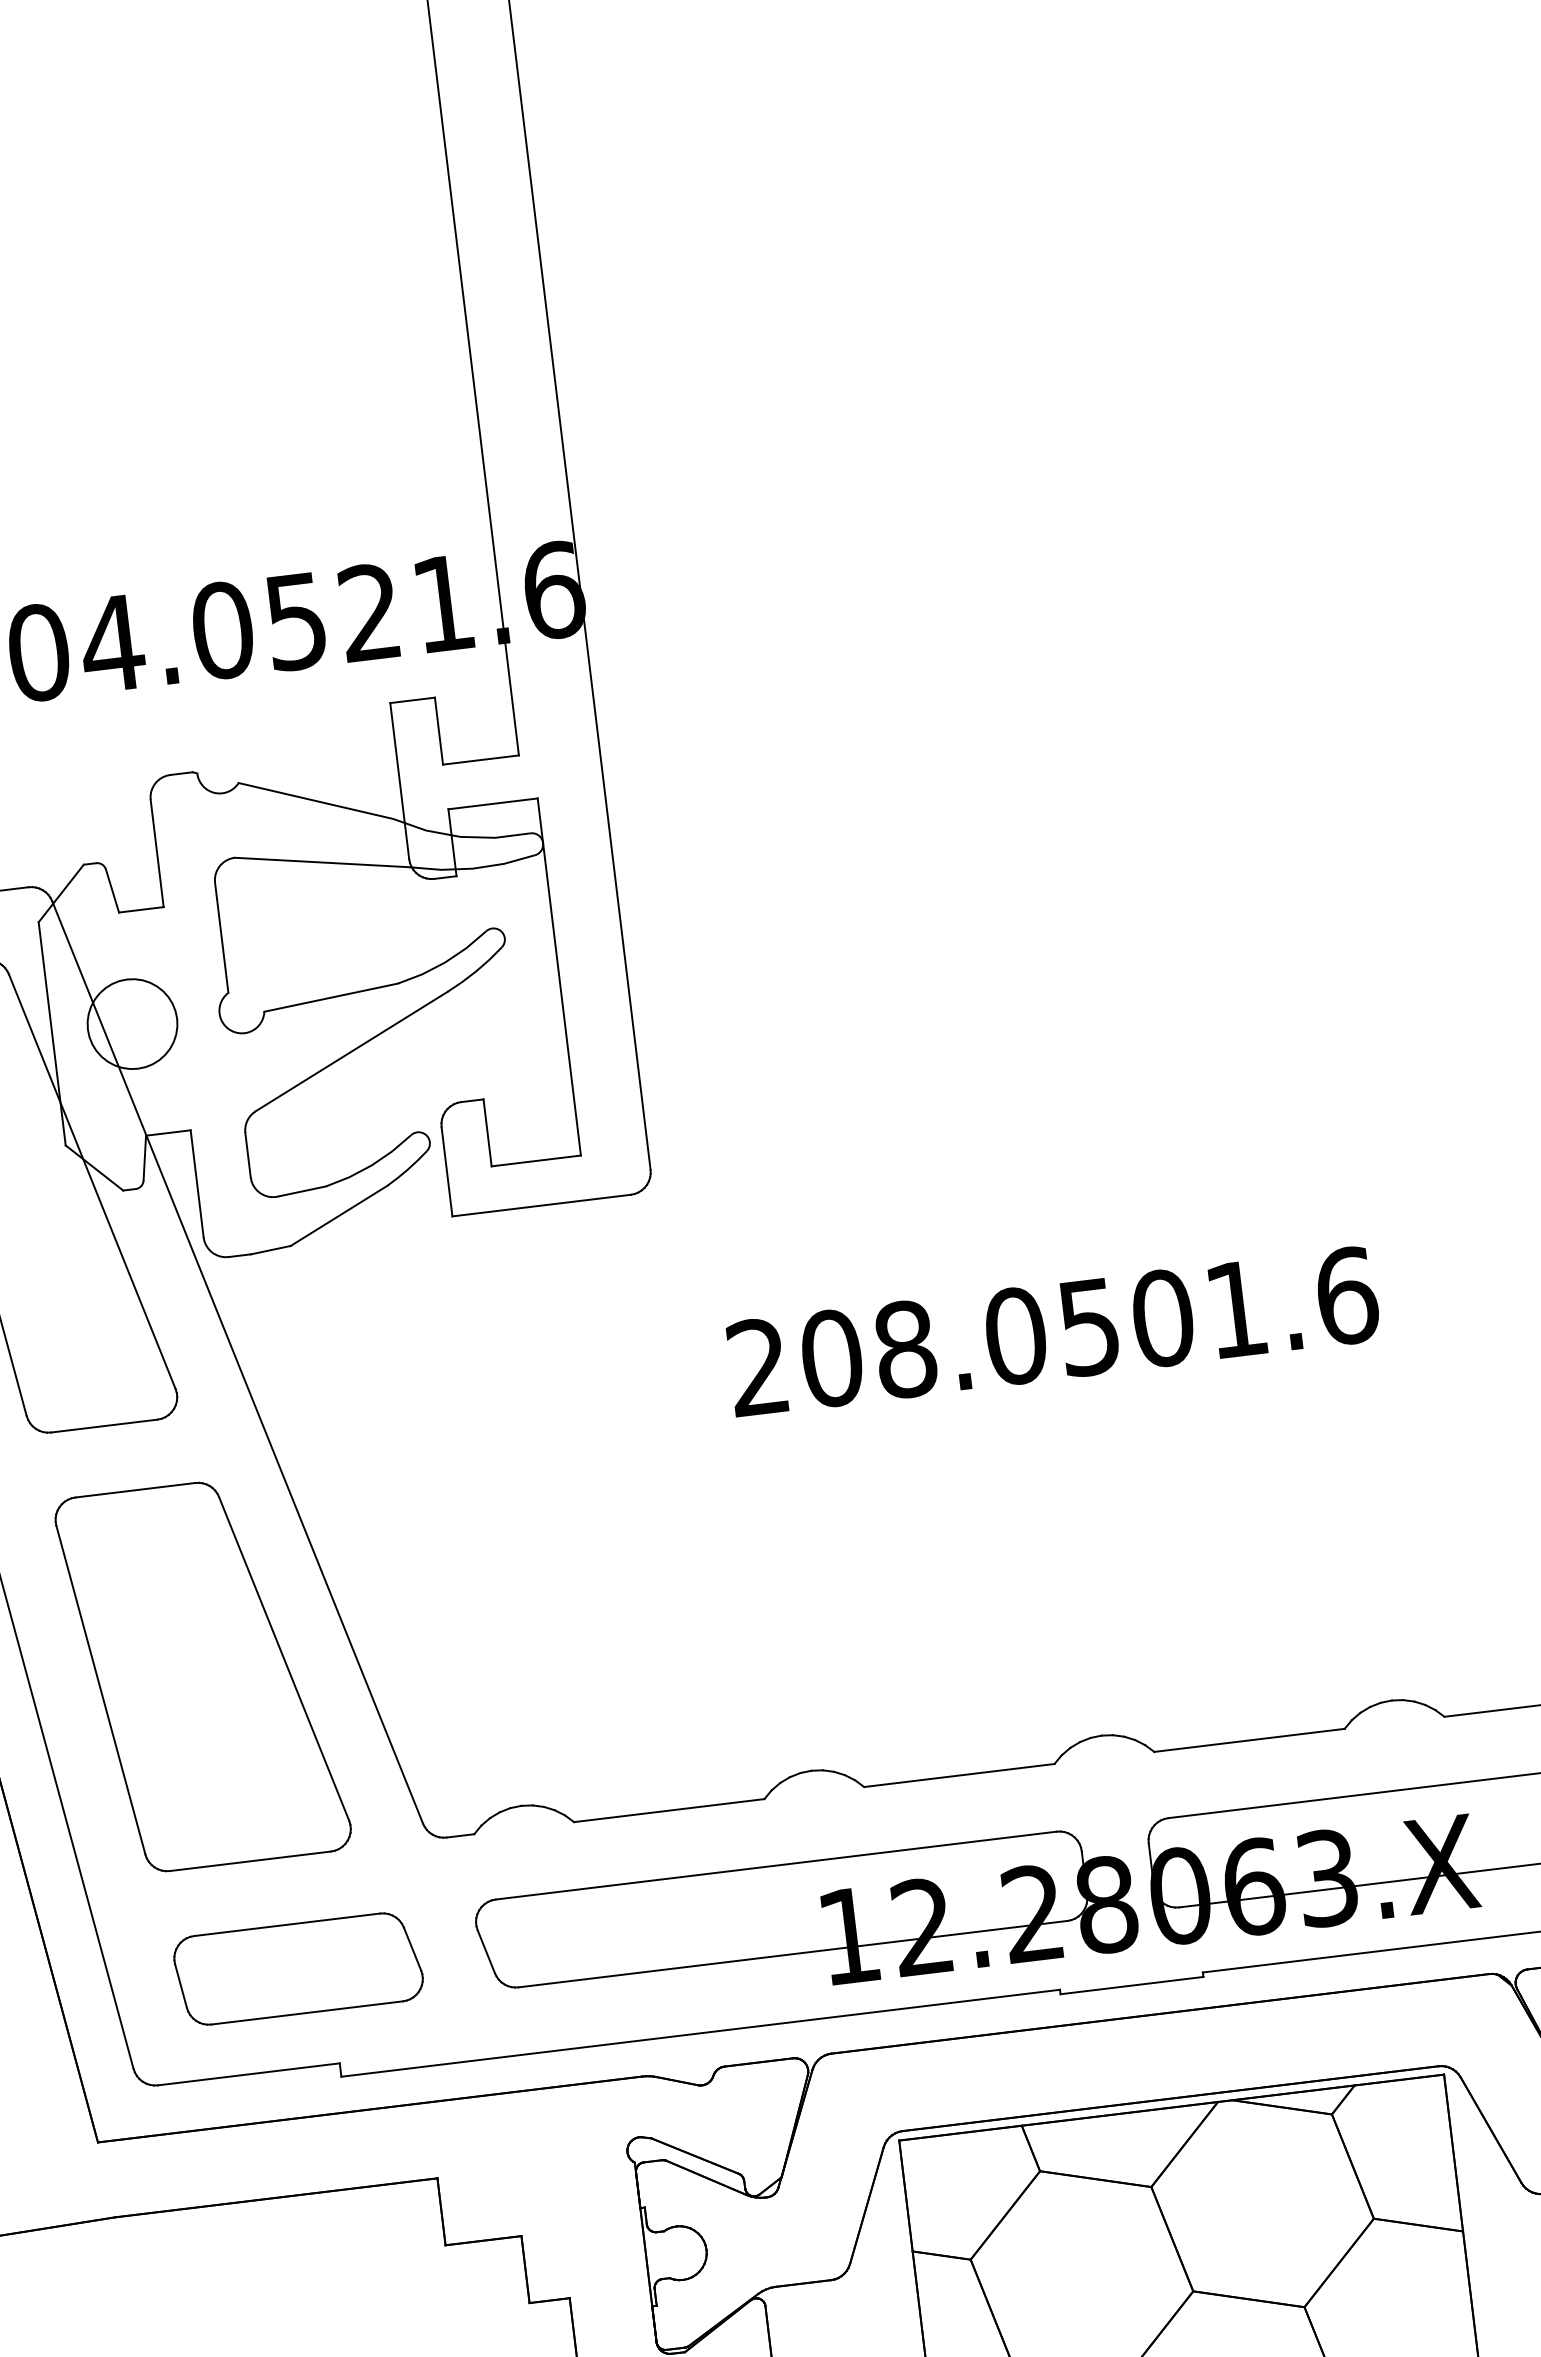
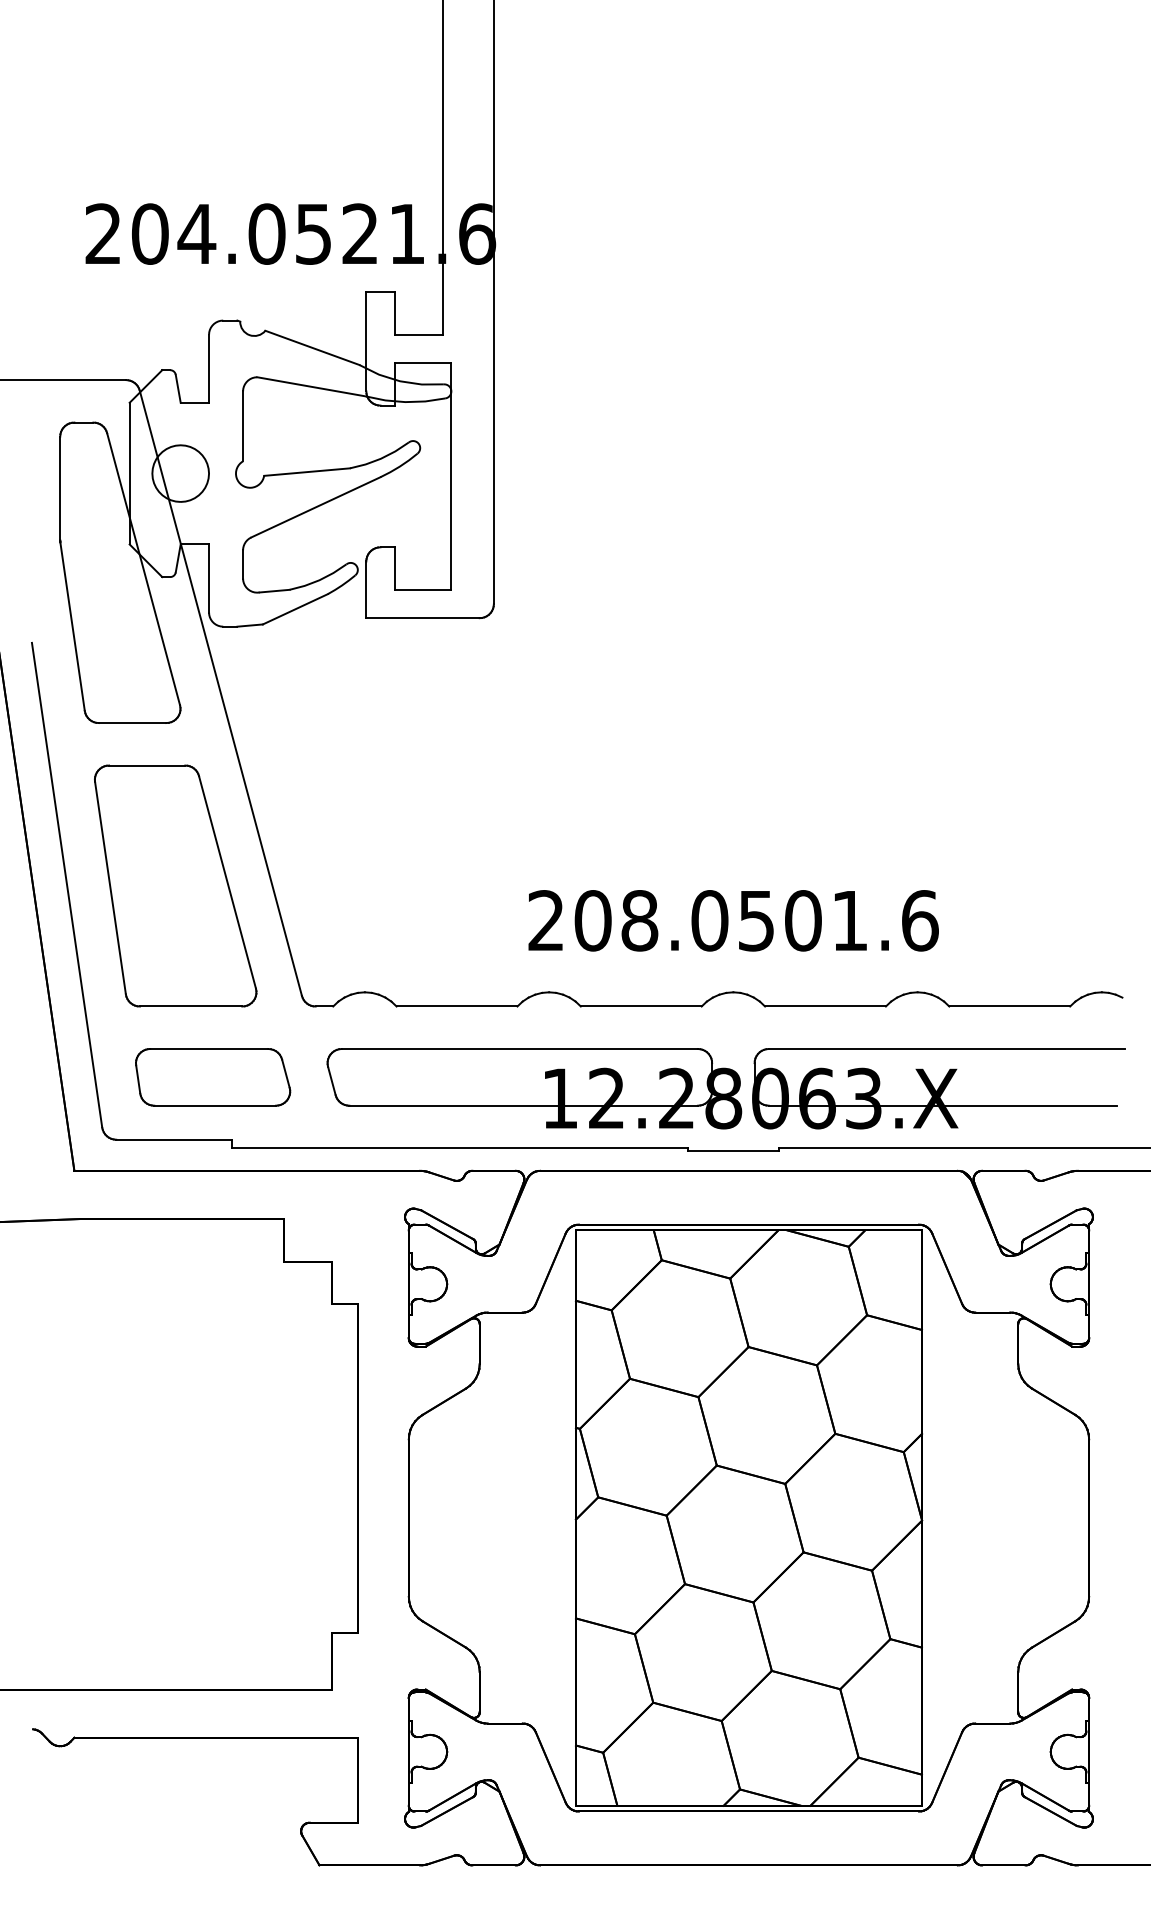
text: (1052, 1331) -> (733, 920), moved

